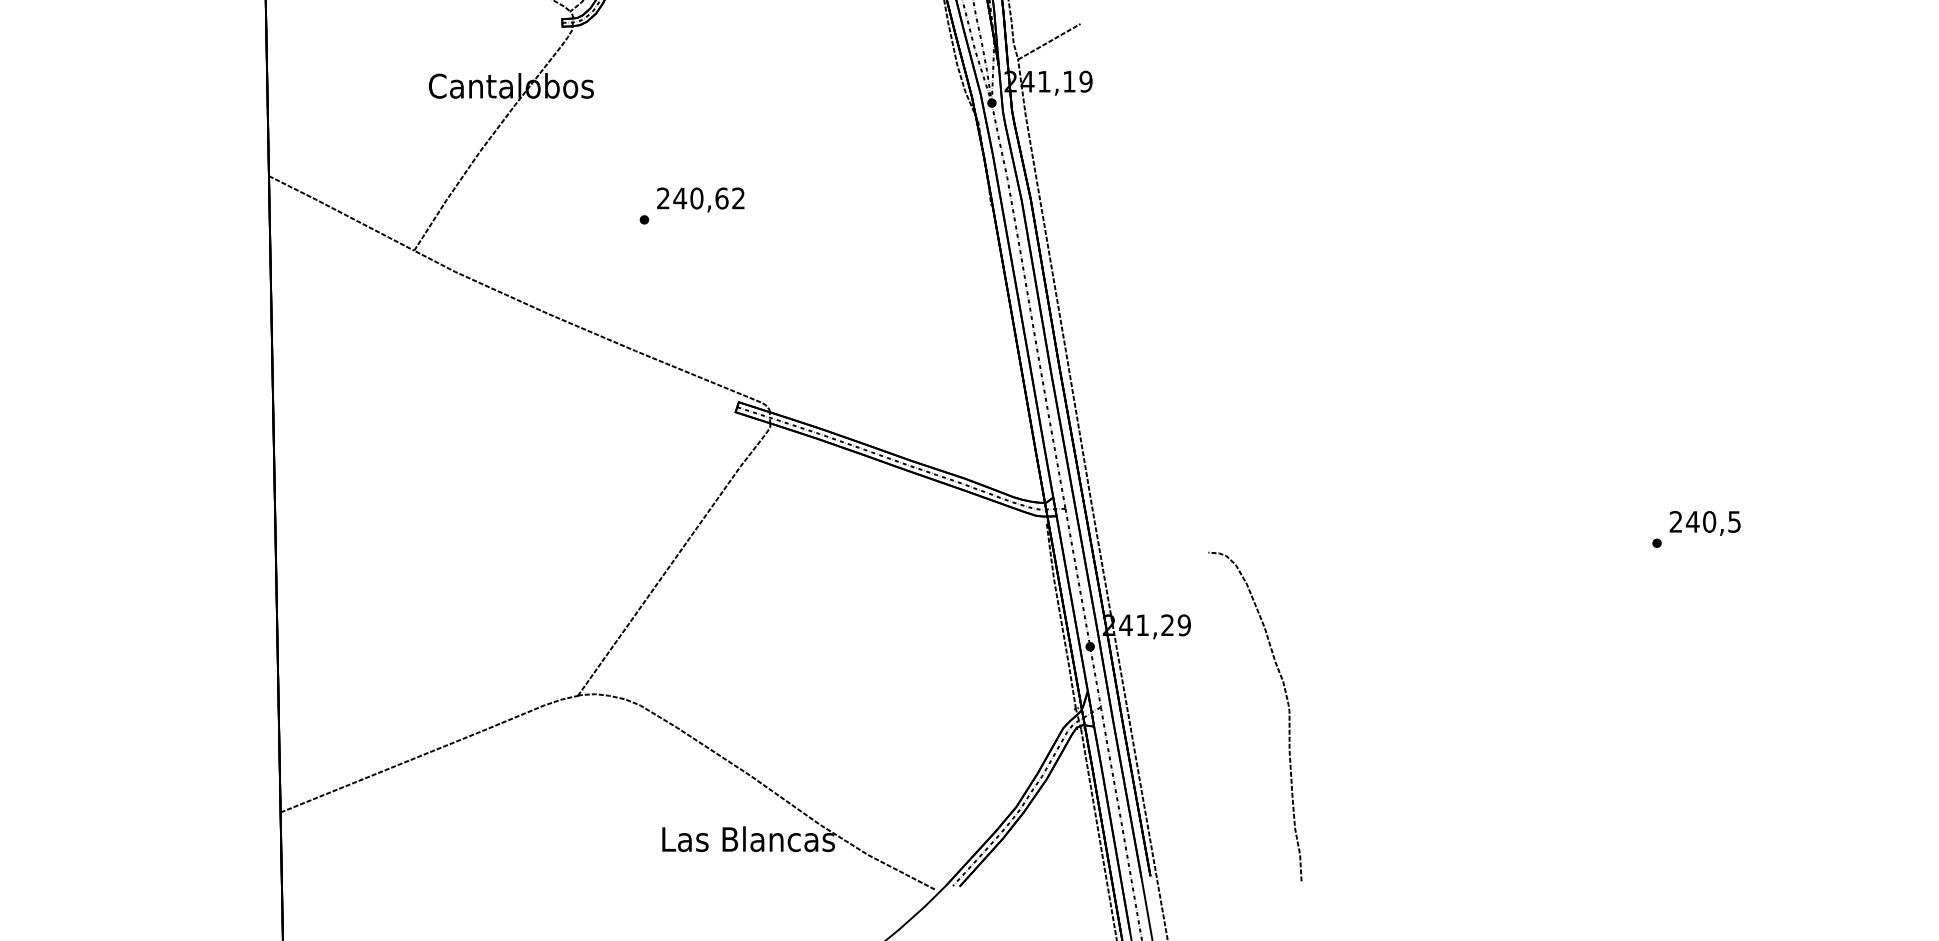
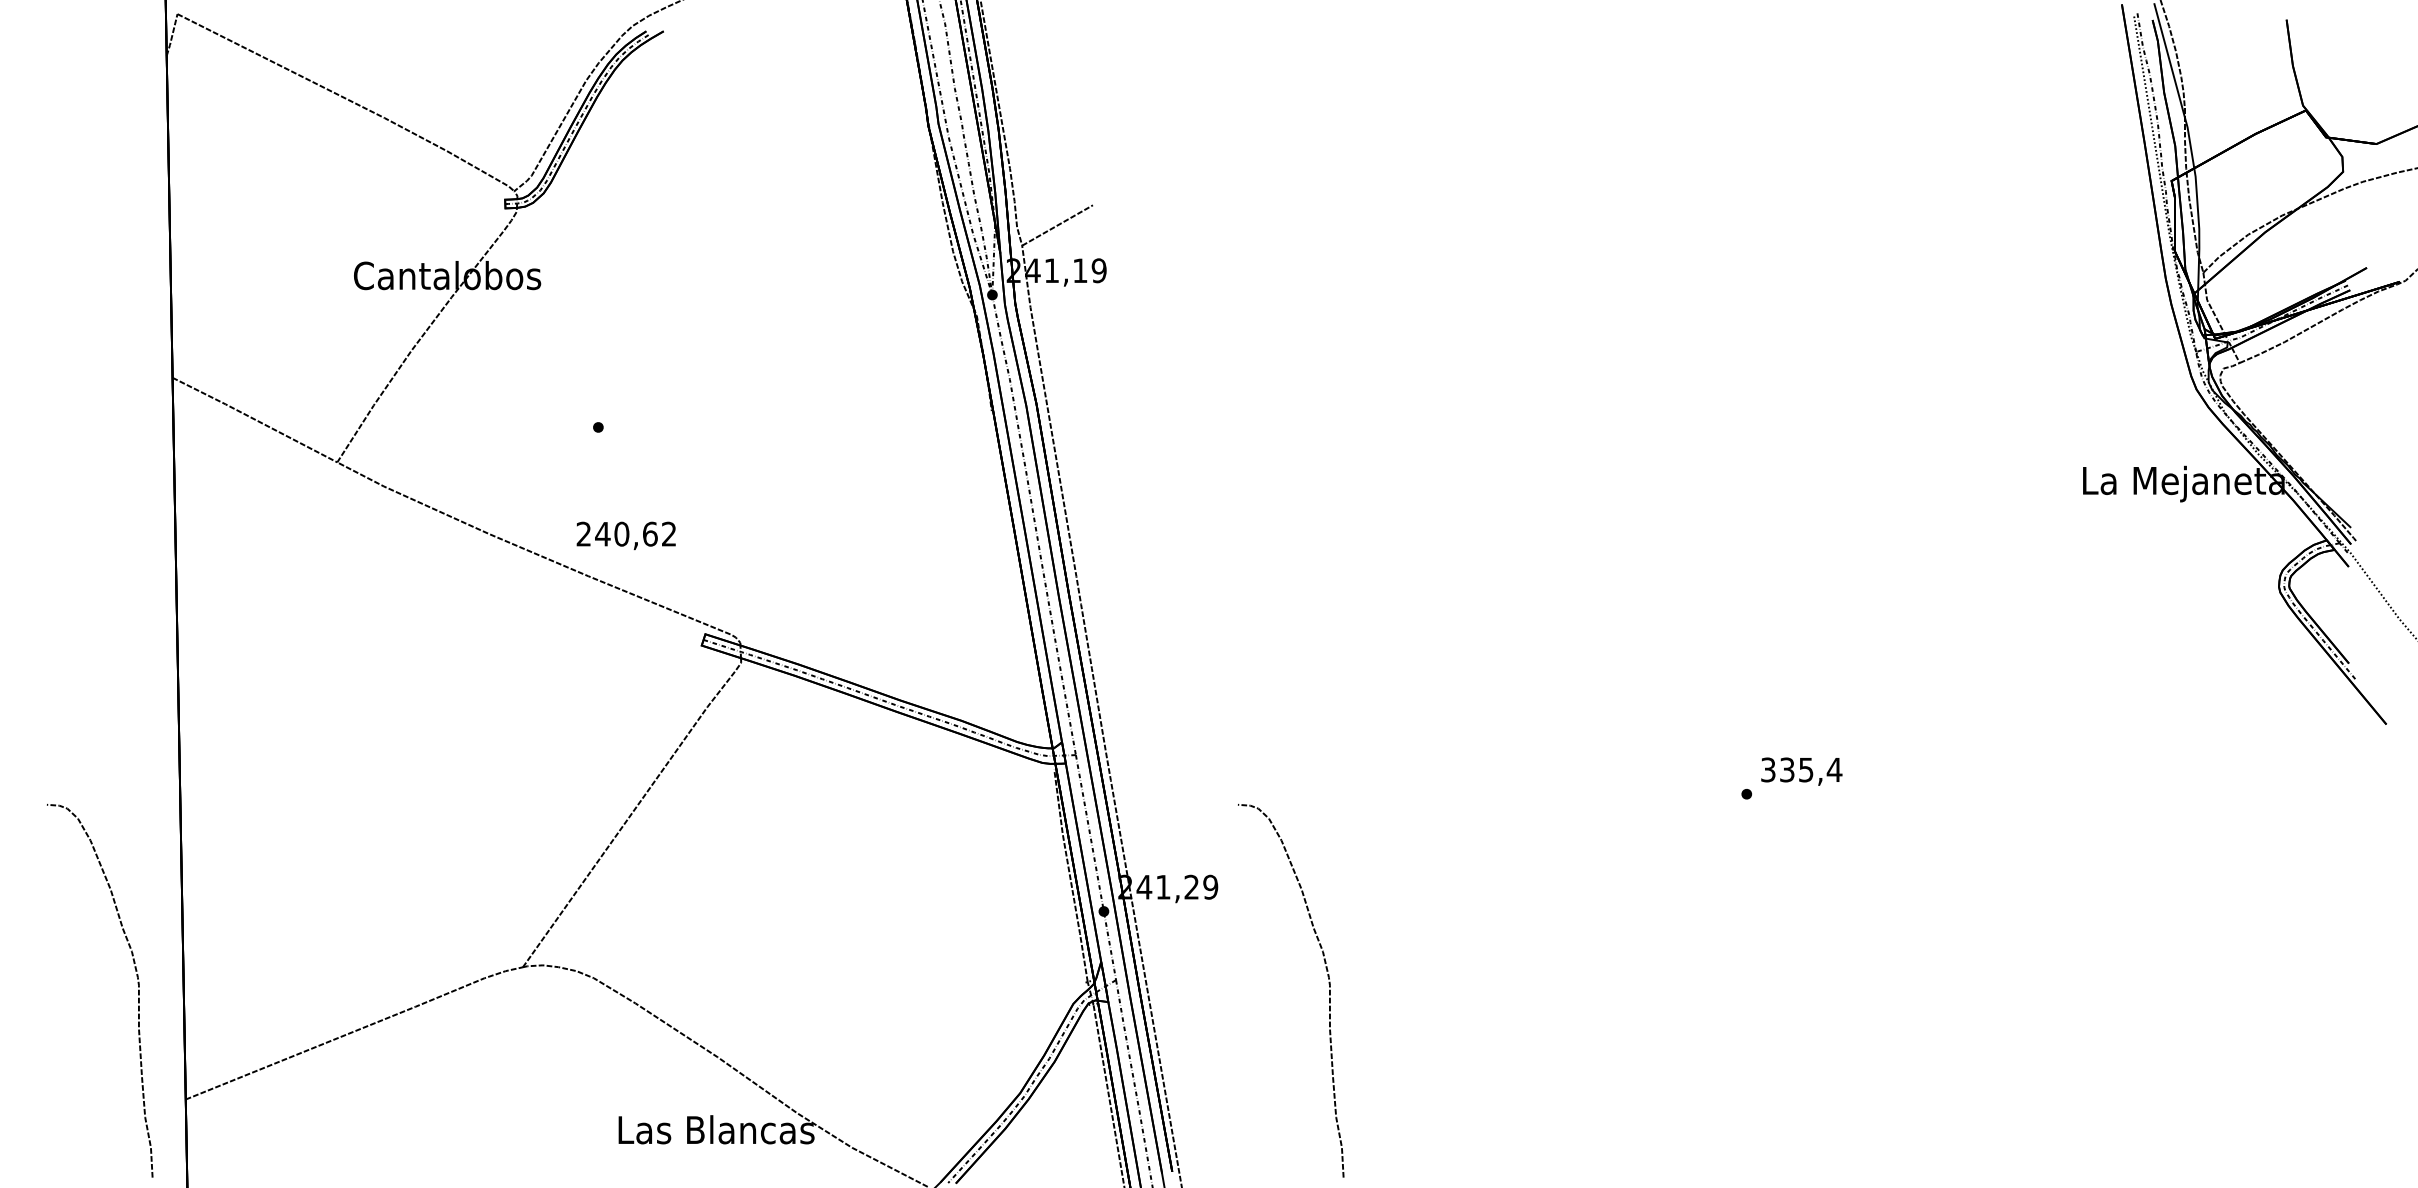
text: (700, 199) -> (625, 535), moved
text: (1705, 521) -> (1801, 769), 240,5 -> 335,4
curve: (238, 710) -> (137, 983), added

